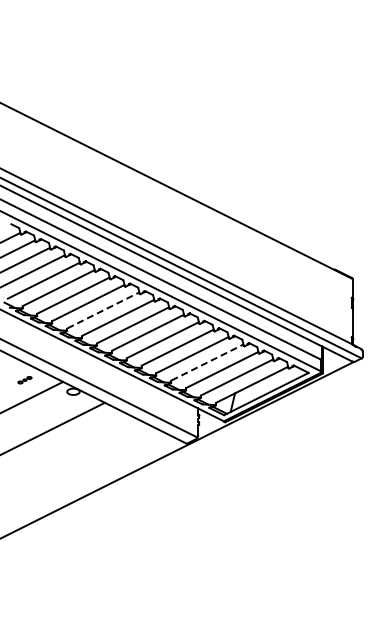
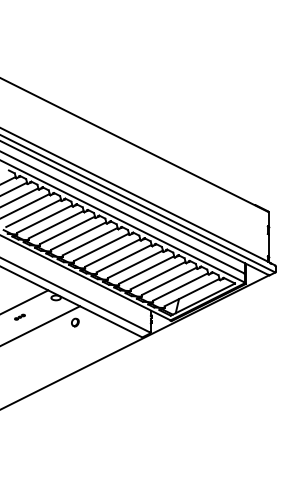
line: (103, 310) -> (78, 236), dashed -> solid
line: (208, 362) -> (158, 275), dashed -> solid
part: (24, 380) -> (19, 317), moved
part: (98, 424) -> (75, 322), added

